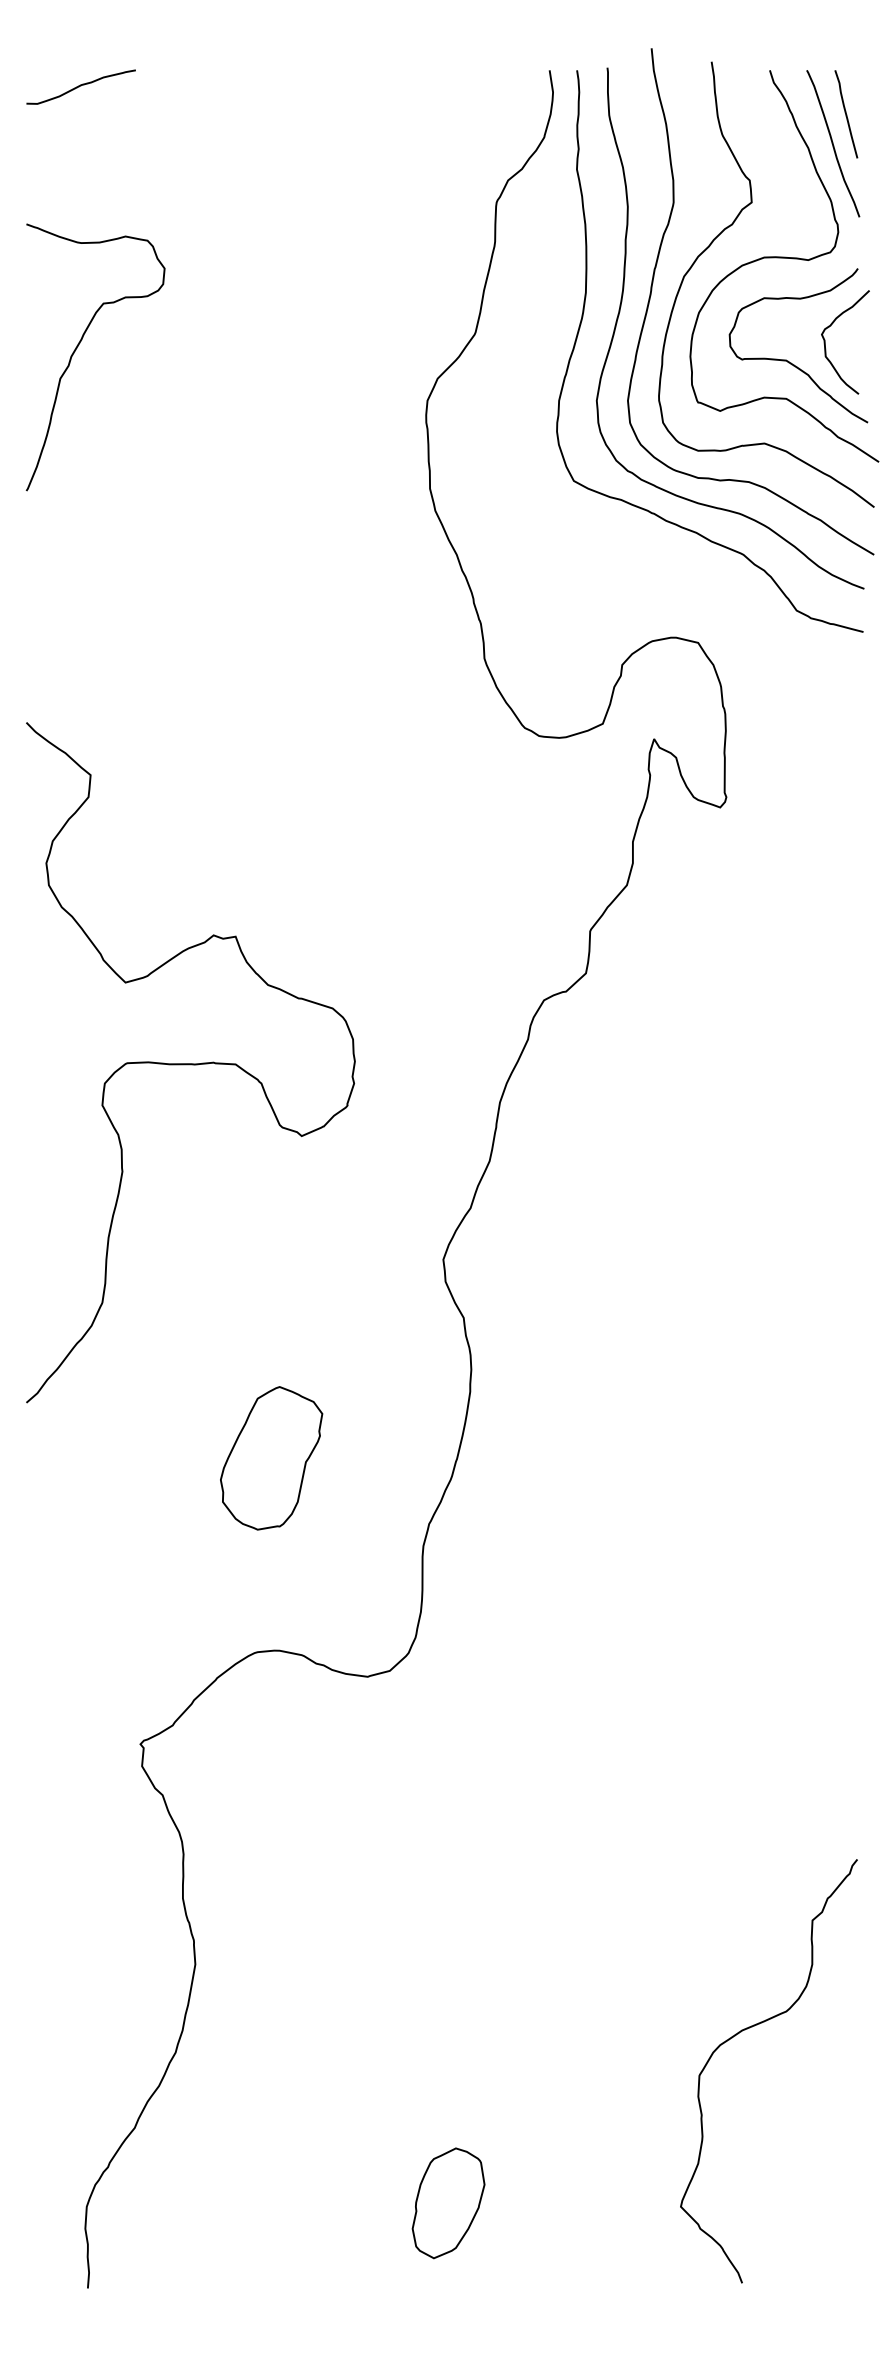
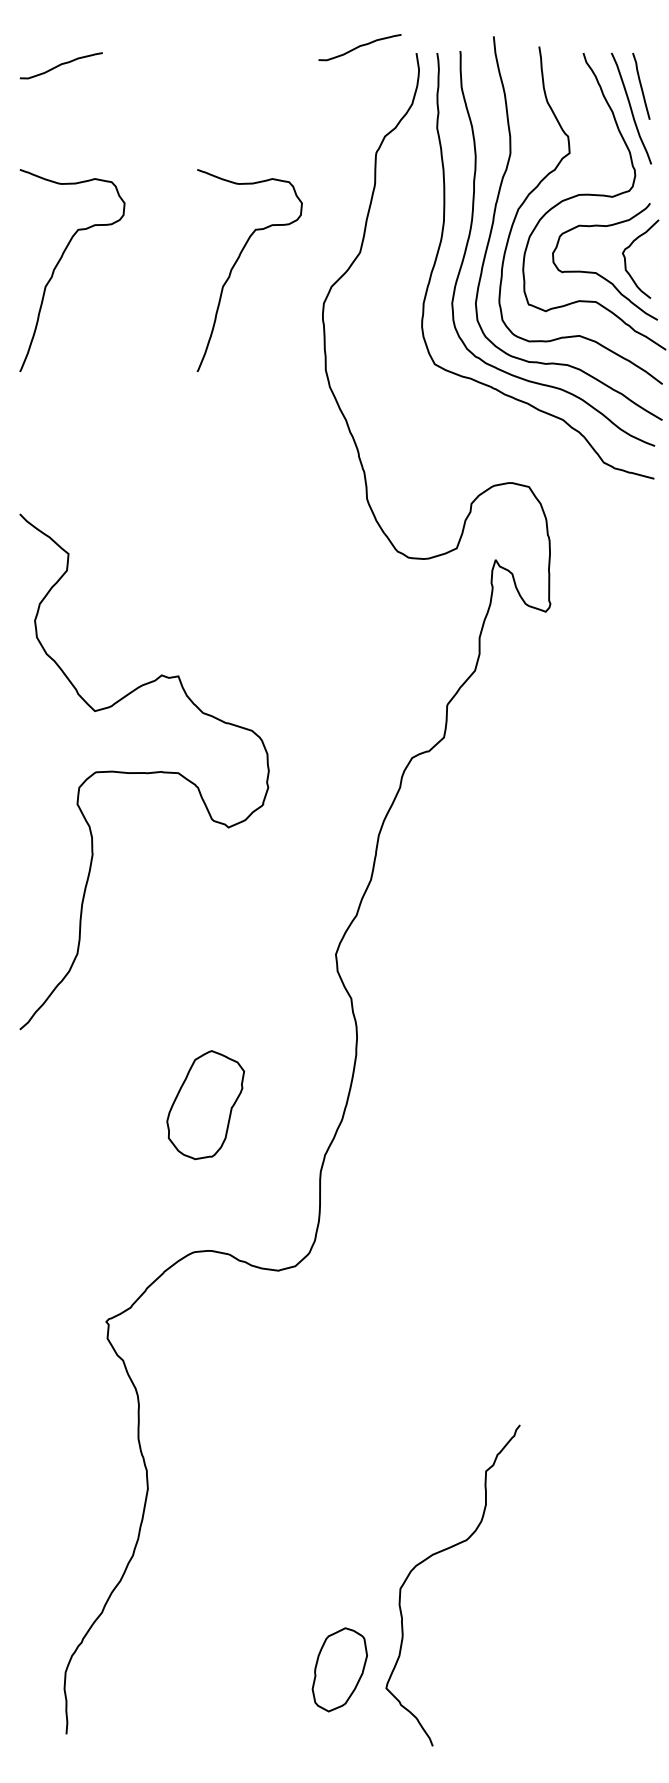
curve: (474, 62) -> (359, 47), added
curve: (311, 348) -> (235, 263), added
curve: (190, 1063) -> (144, 772), moved
curve: (752, 2027) -> (440, 1552), moved

